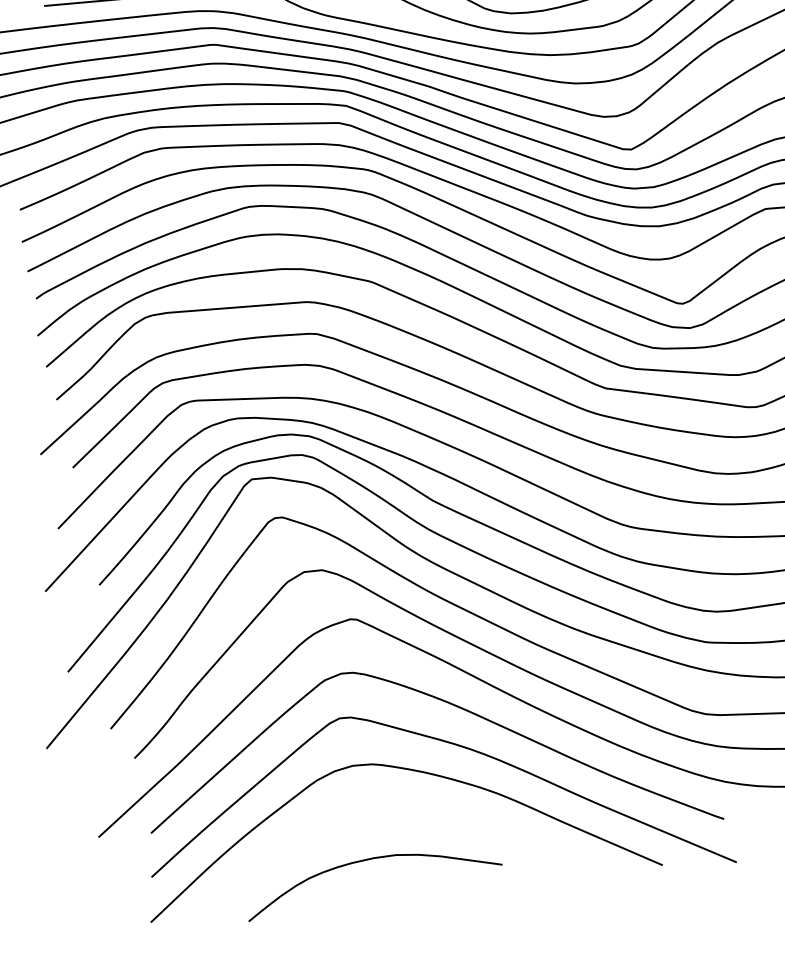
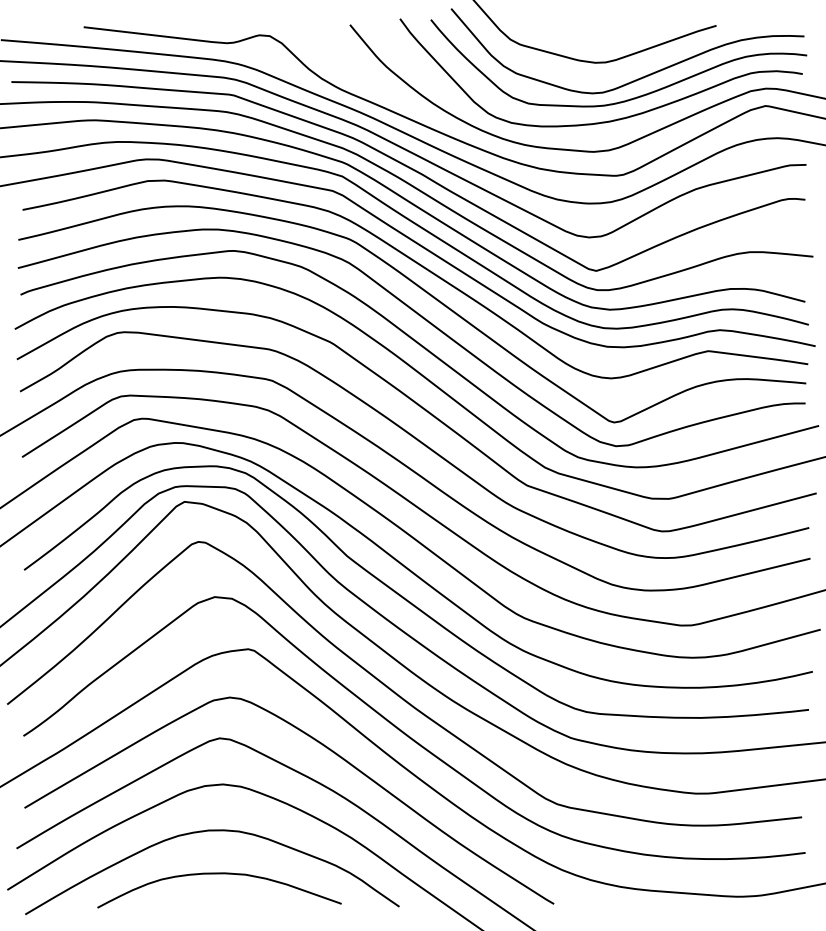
curve: (352, 817) -> (212, 831), added

